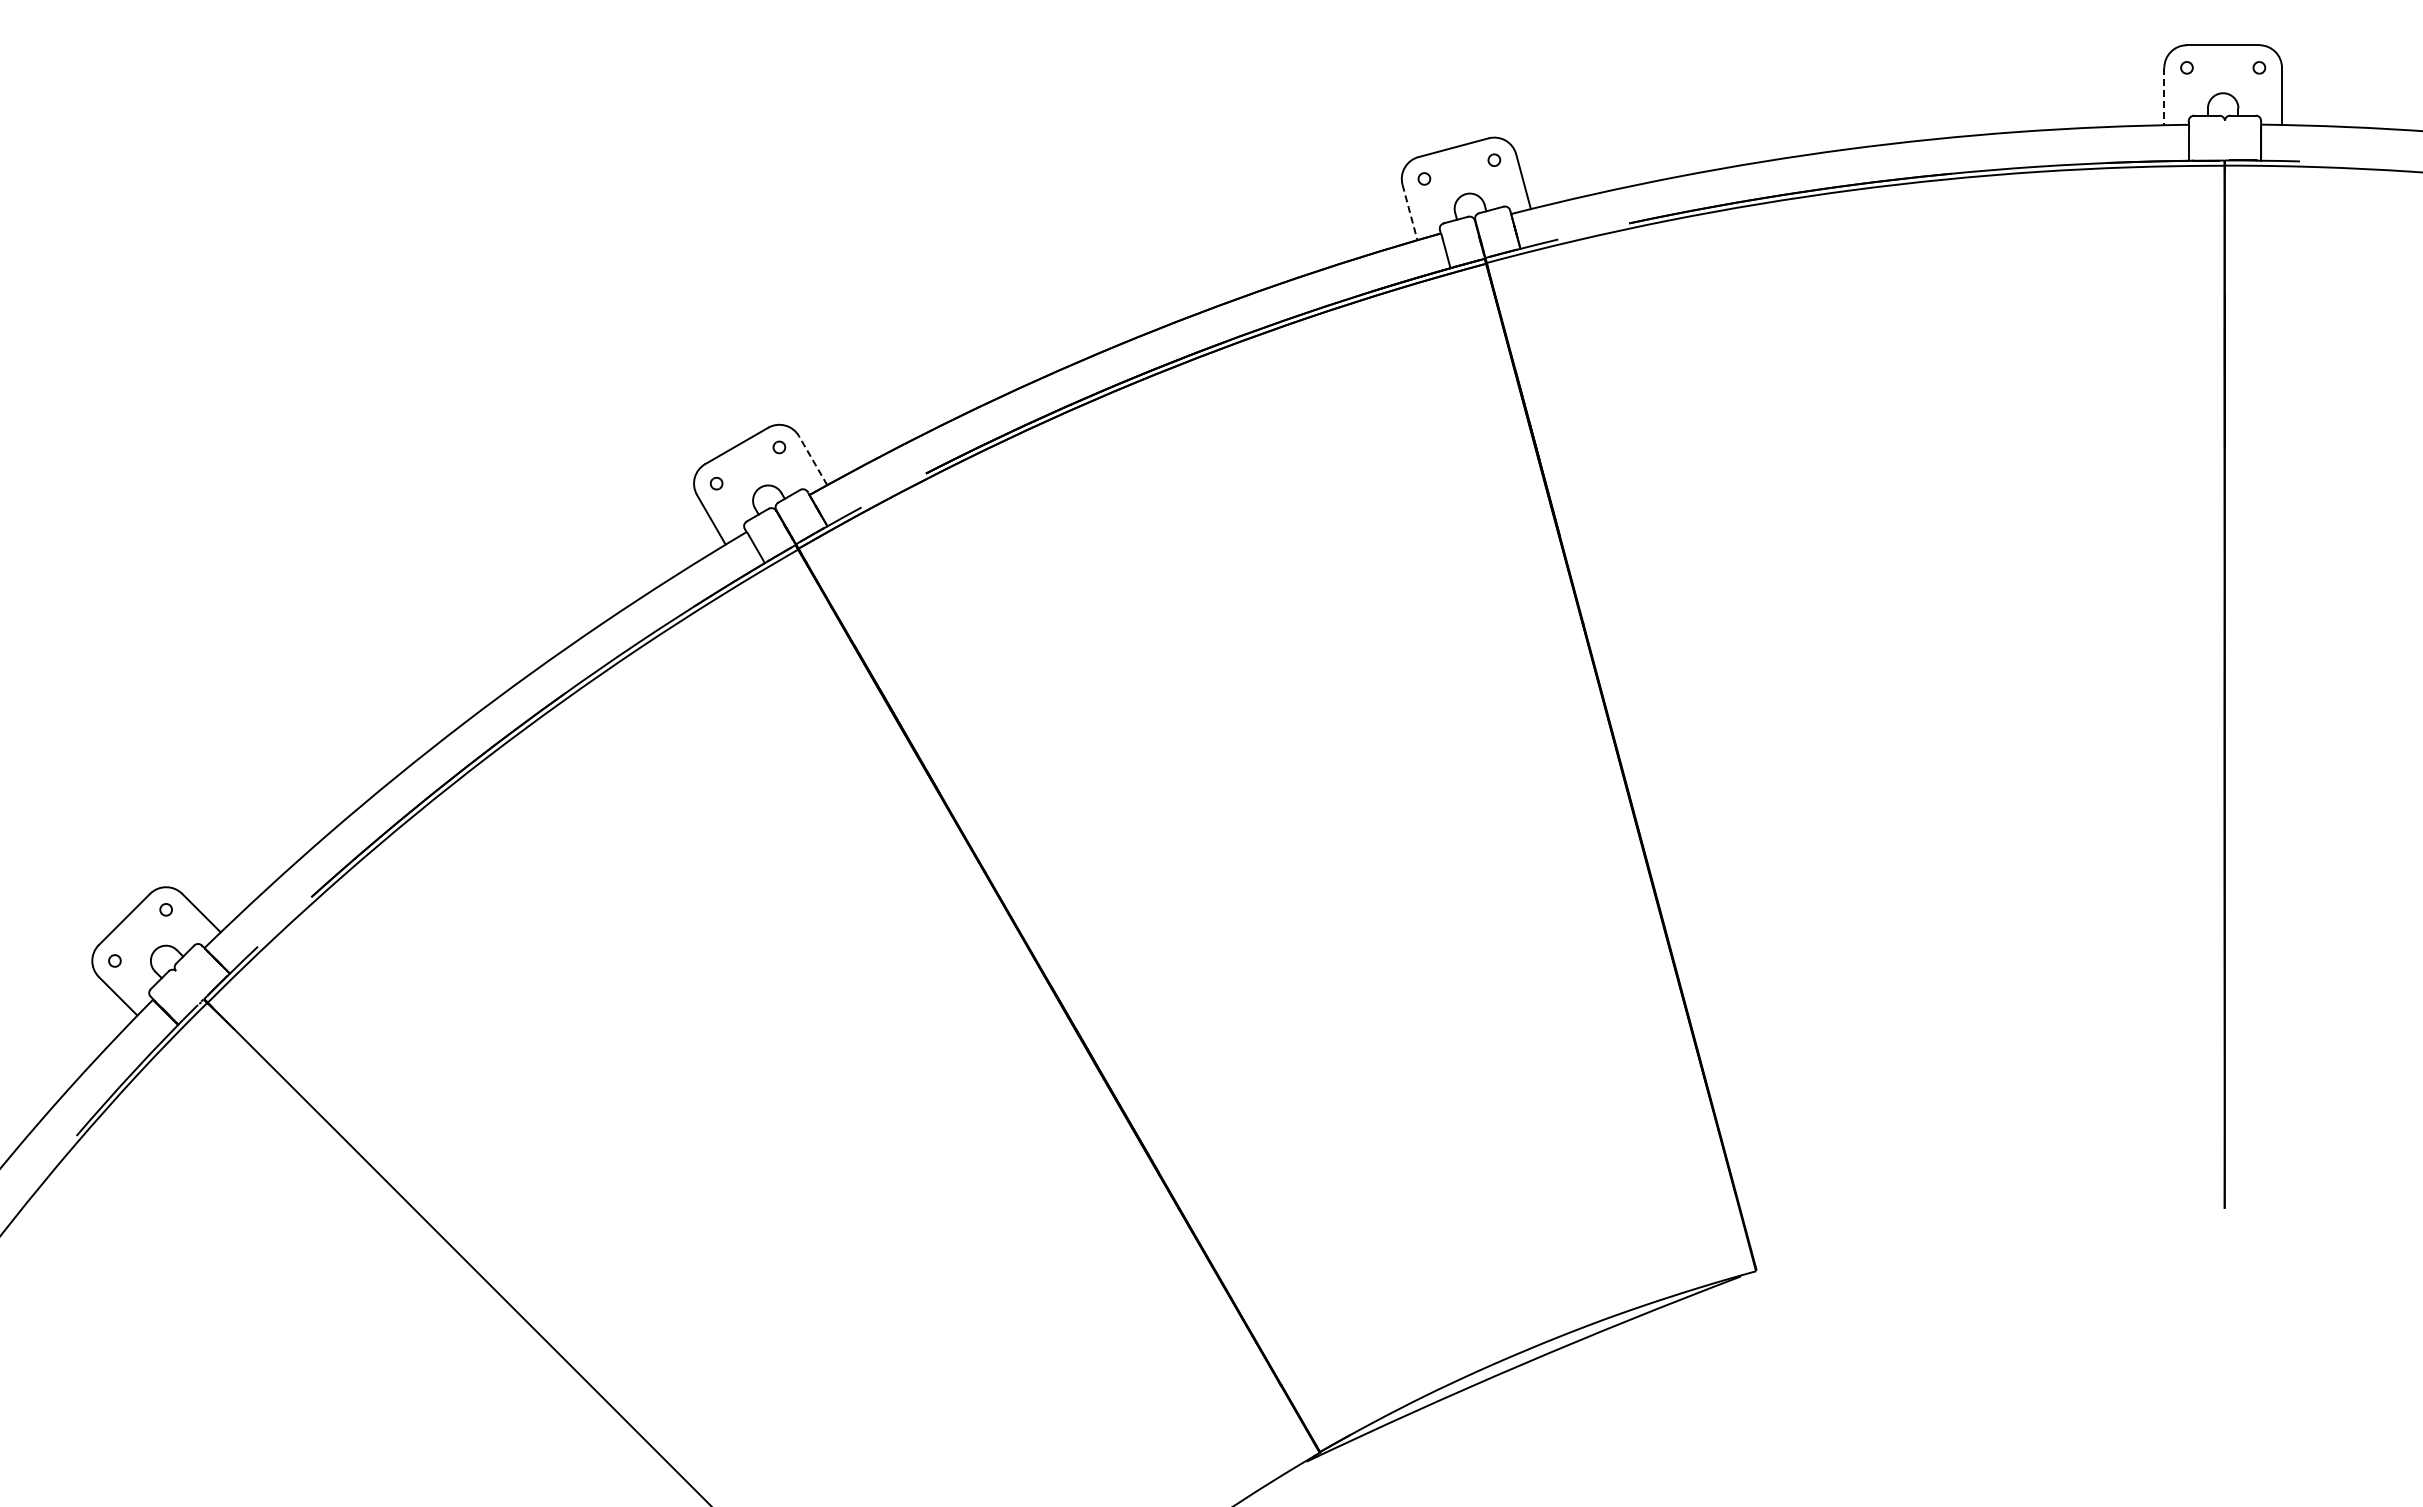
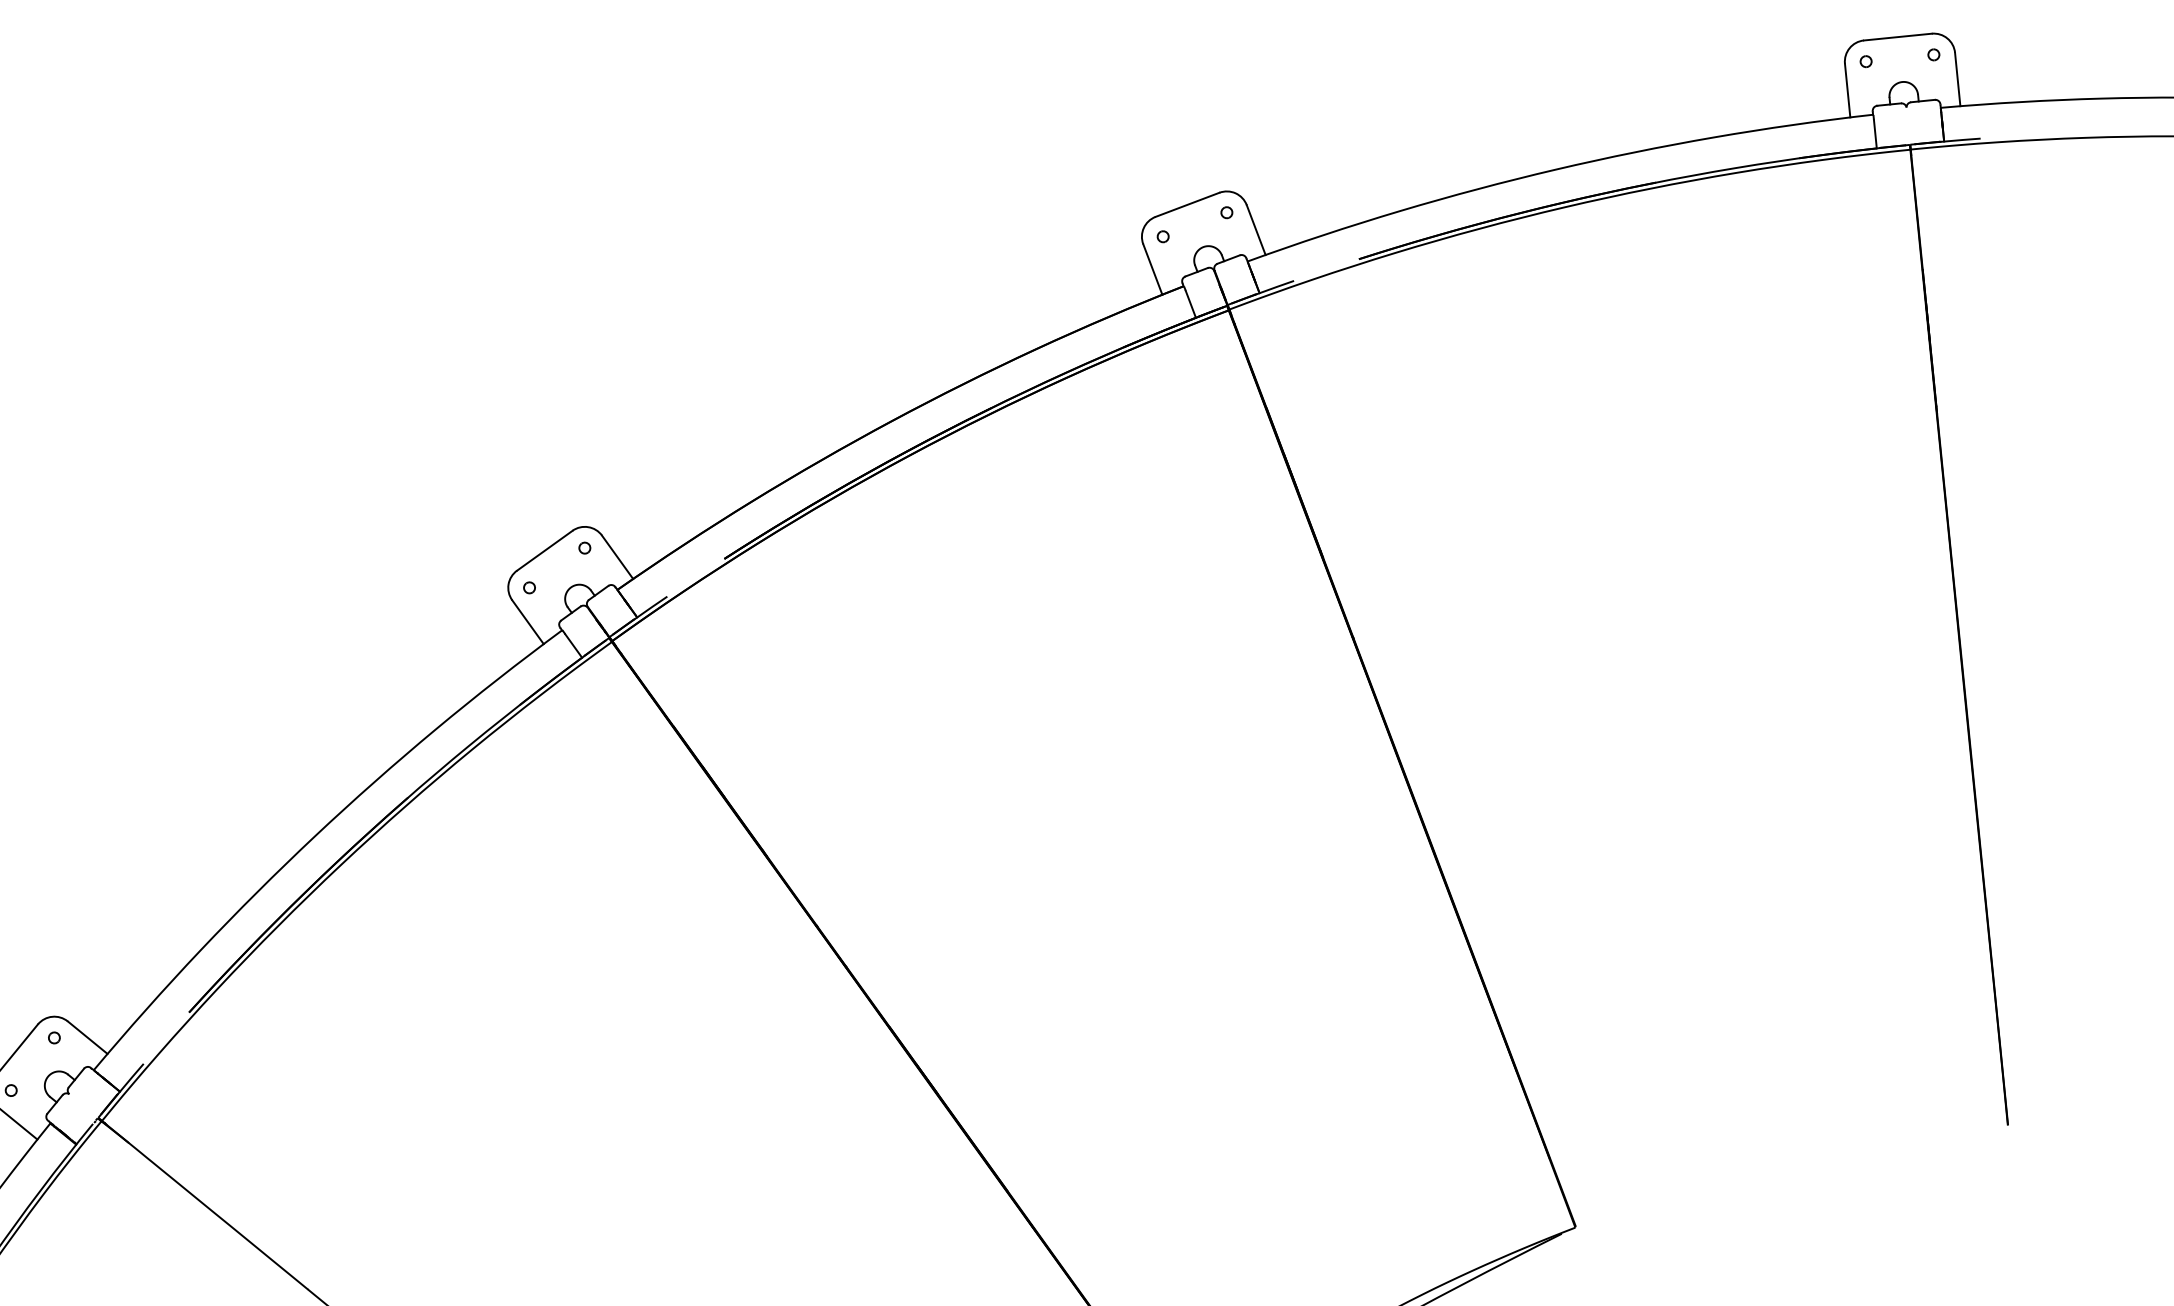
line: (2164, 96) -> (1847, 90), dashed -> solid
line: (1409, 212) -> (1152, 269), dashed -> solid
line: (812, 460) -> (617, 557), dashed -> solid

